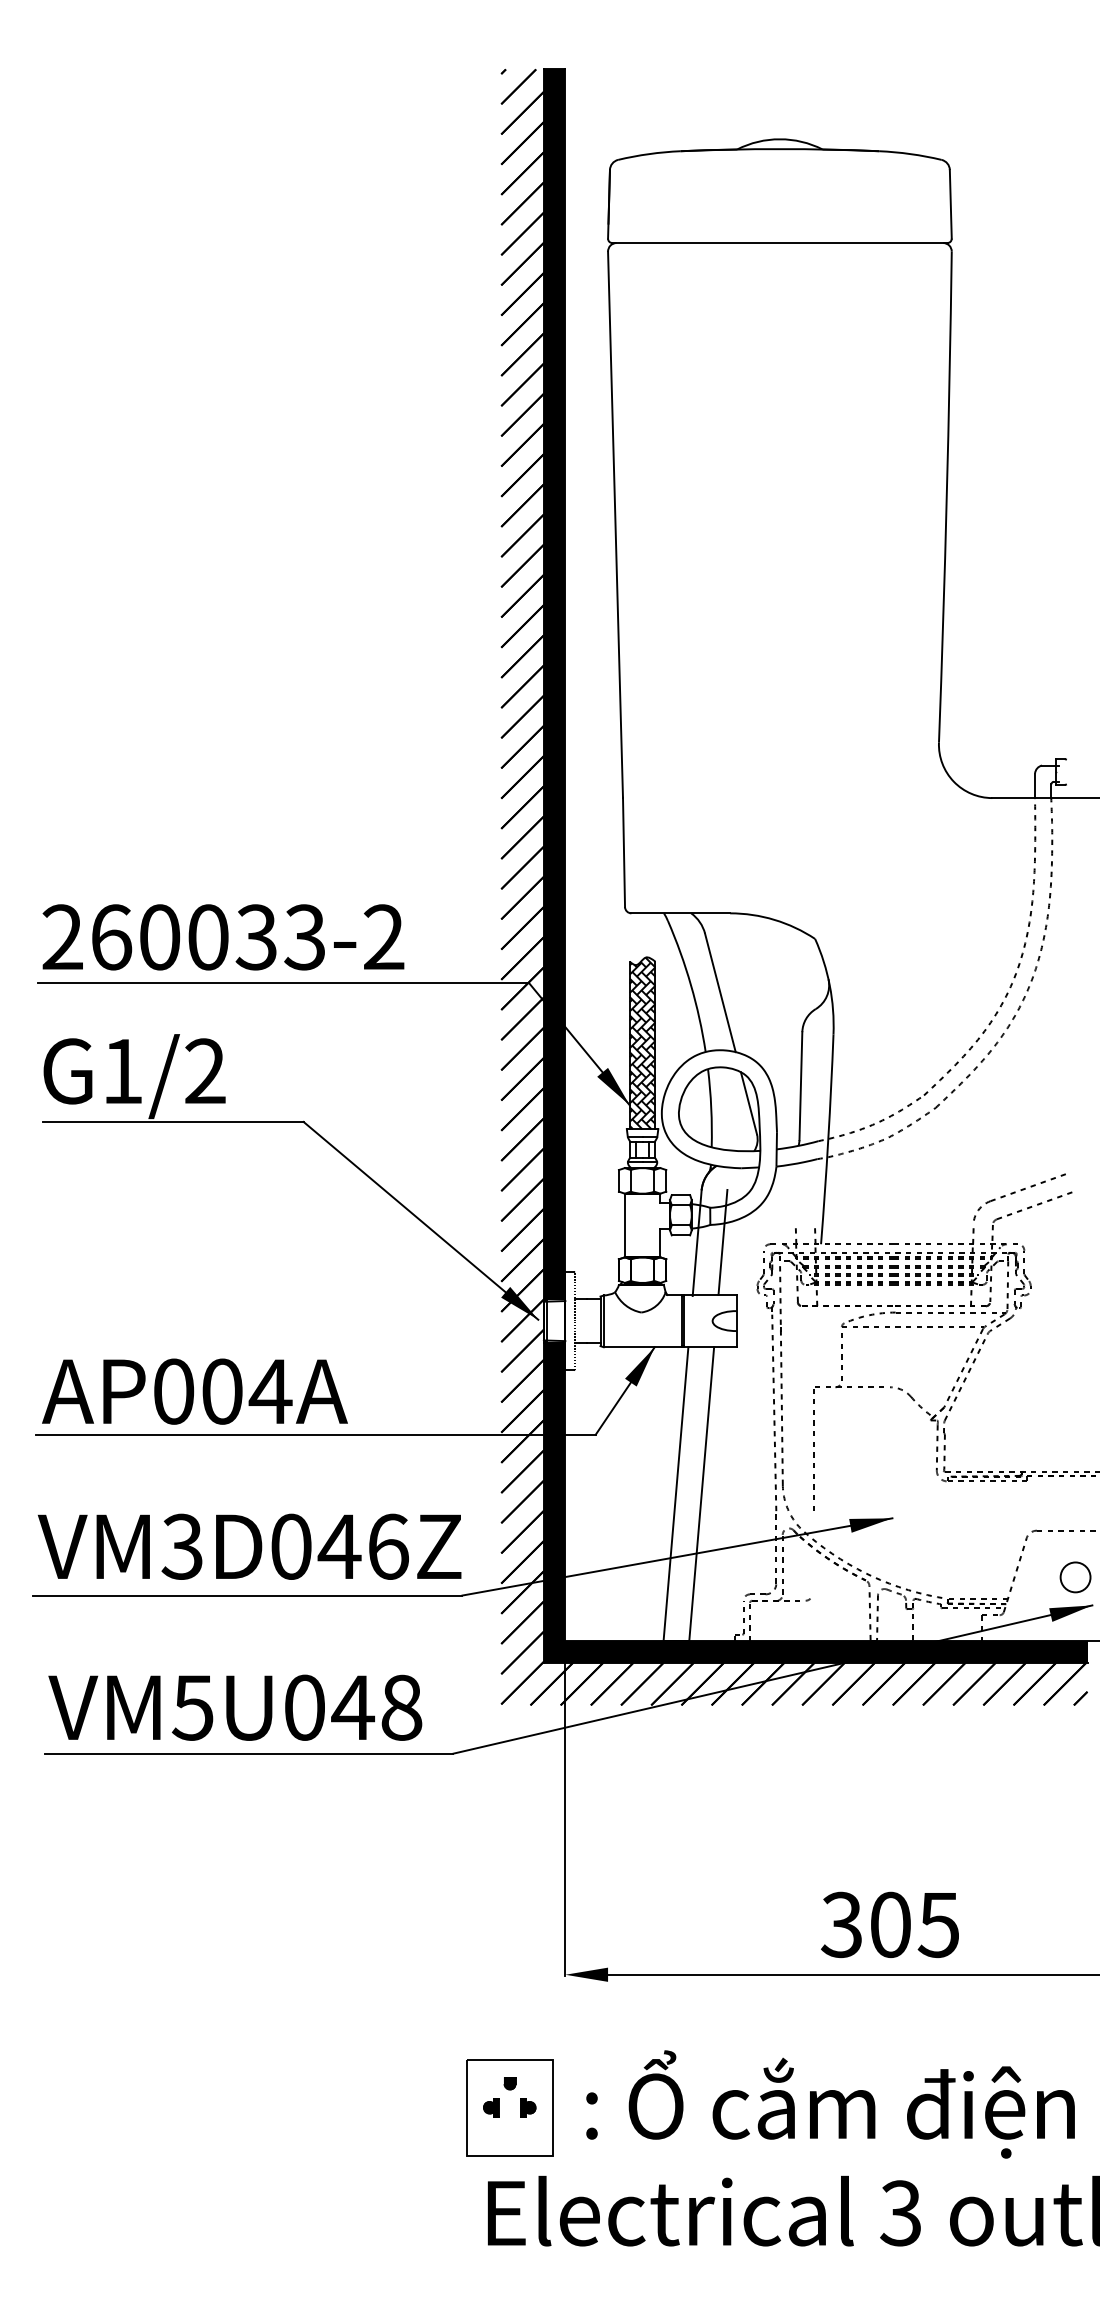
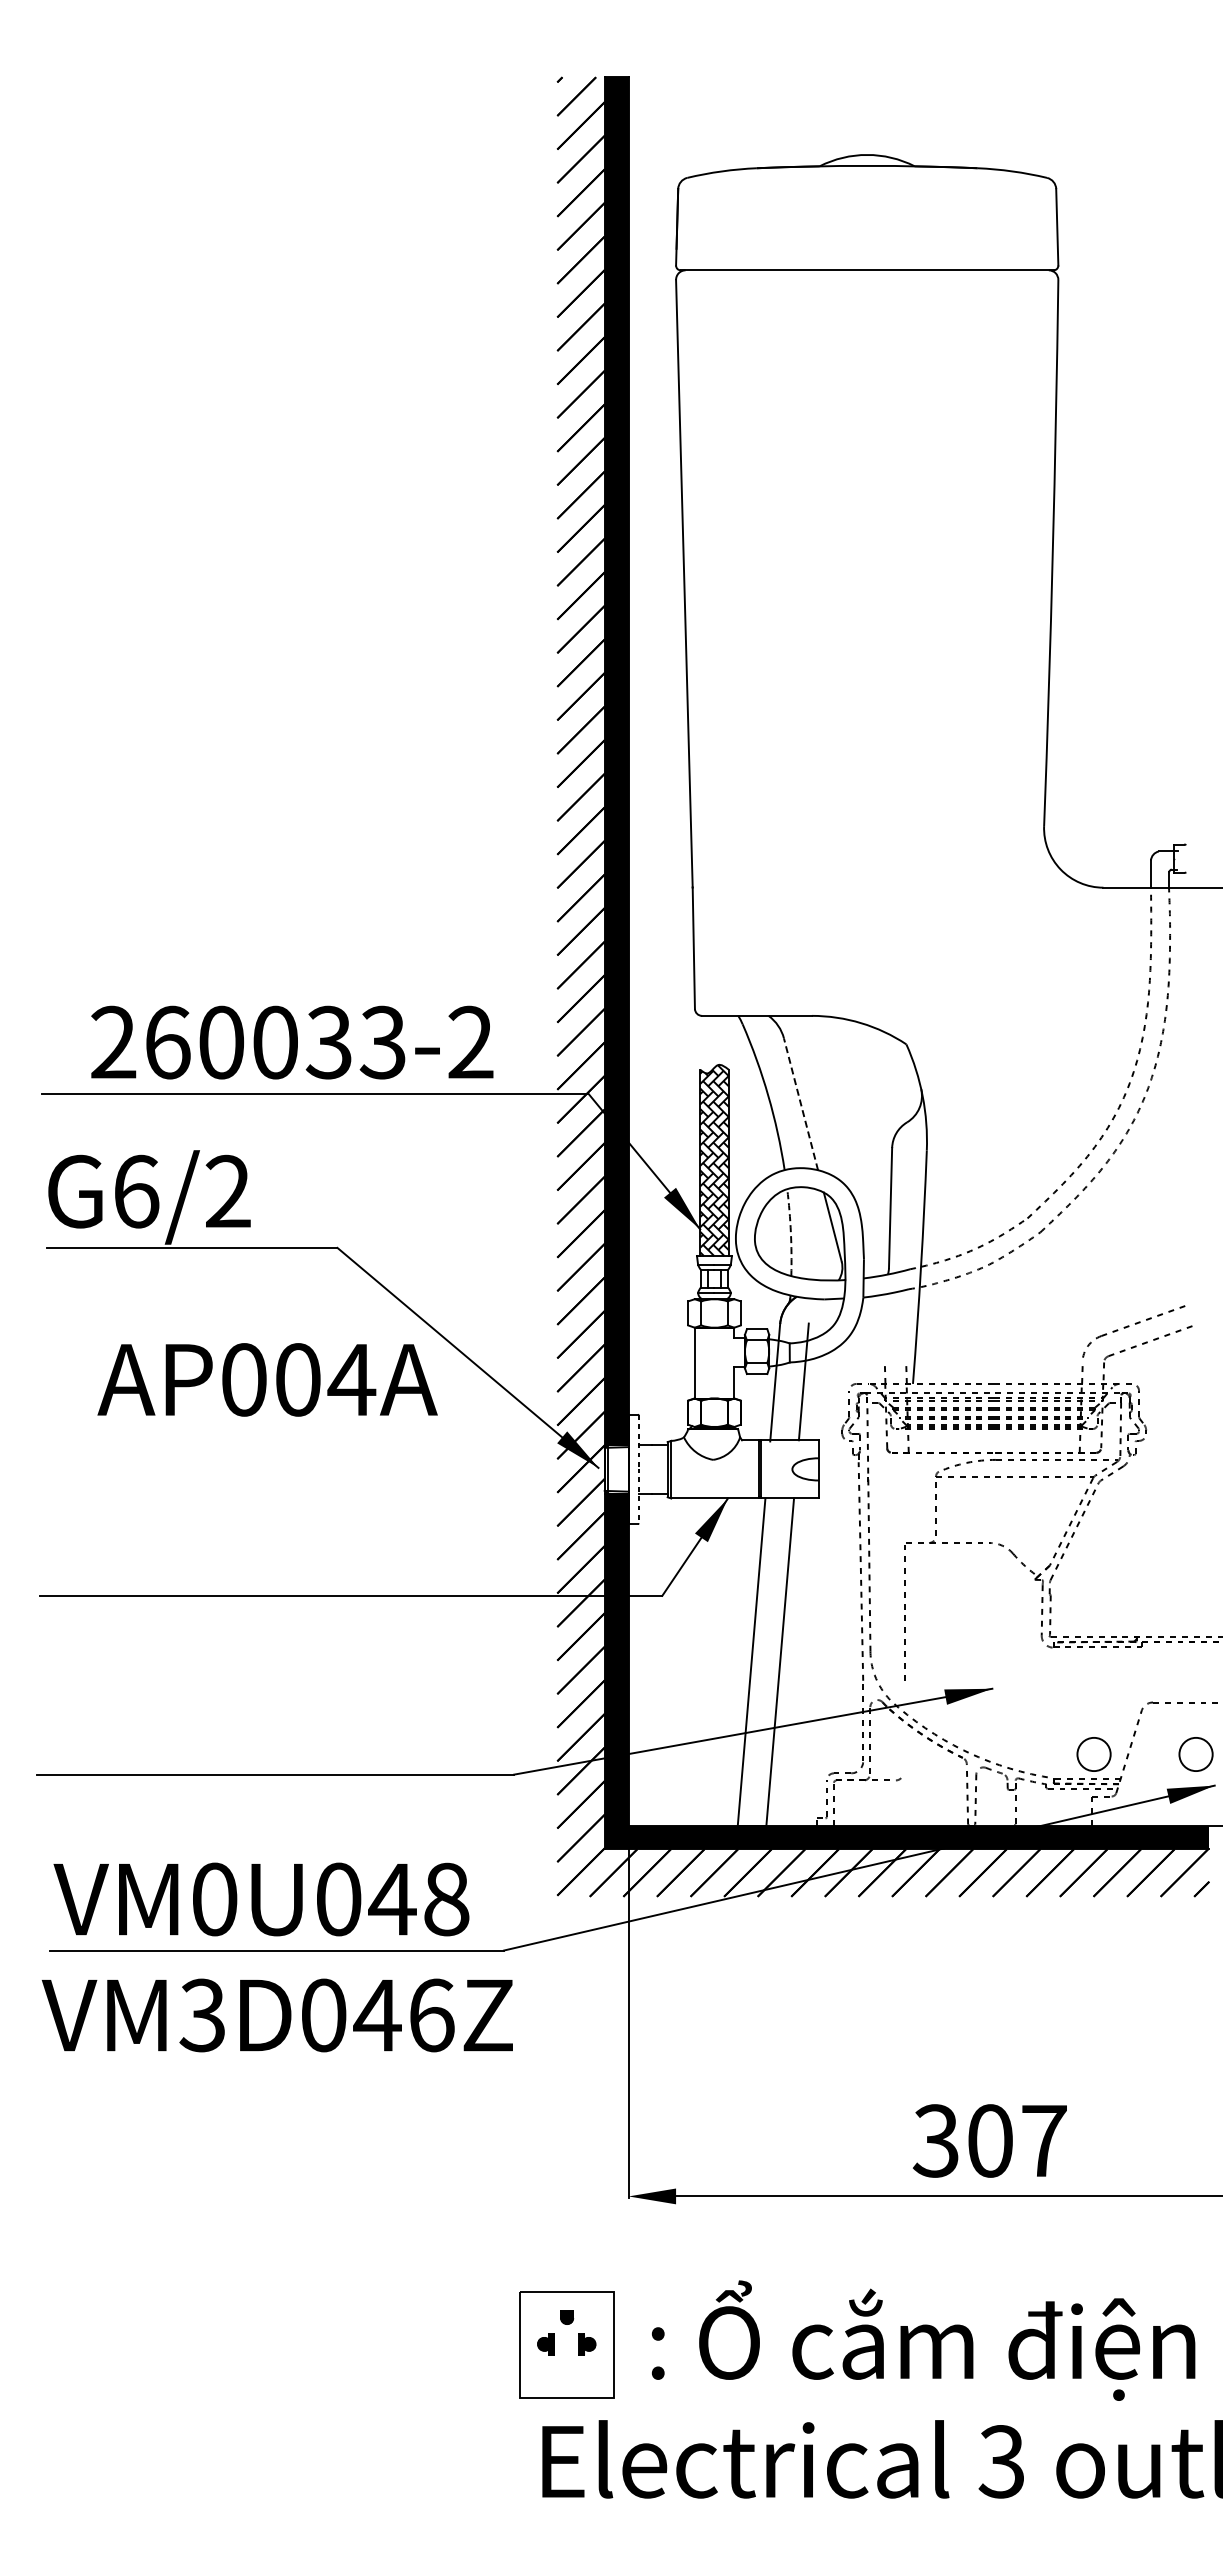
text: (223, 937) -> (292, 1042), moved
line: (719, 992) -> (800, 1103), solid -> dashed
text: (123, 1071) -> (137, 1191), G1/2 -> G6/2
arc: (710, 1108) -> (790, 1232), solid -> dashed
text: (194, 1391) -> (267, 1379), moved
text: (248, 1546) -> (276, 2015), moved
circle: (983, 1577) -> (1093, 1754), added
text: (193, 1707) -> (214, 1899), VM5U048 -> VM0U048
text: (938, 1925) -> (1043, 2141), 305 -> 307

